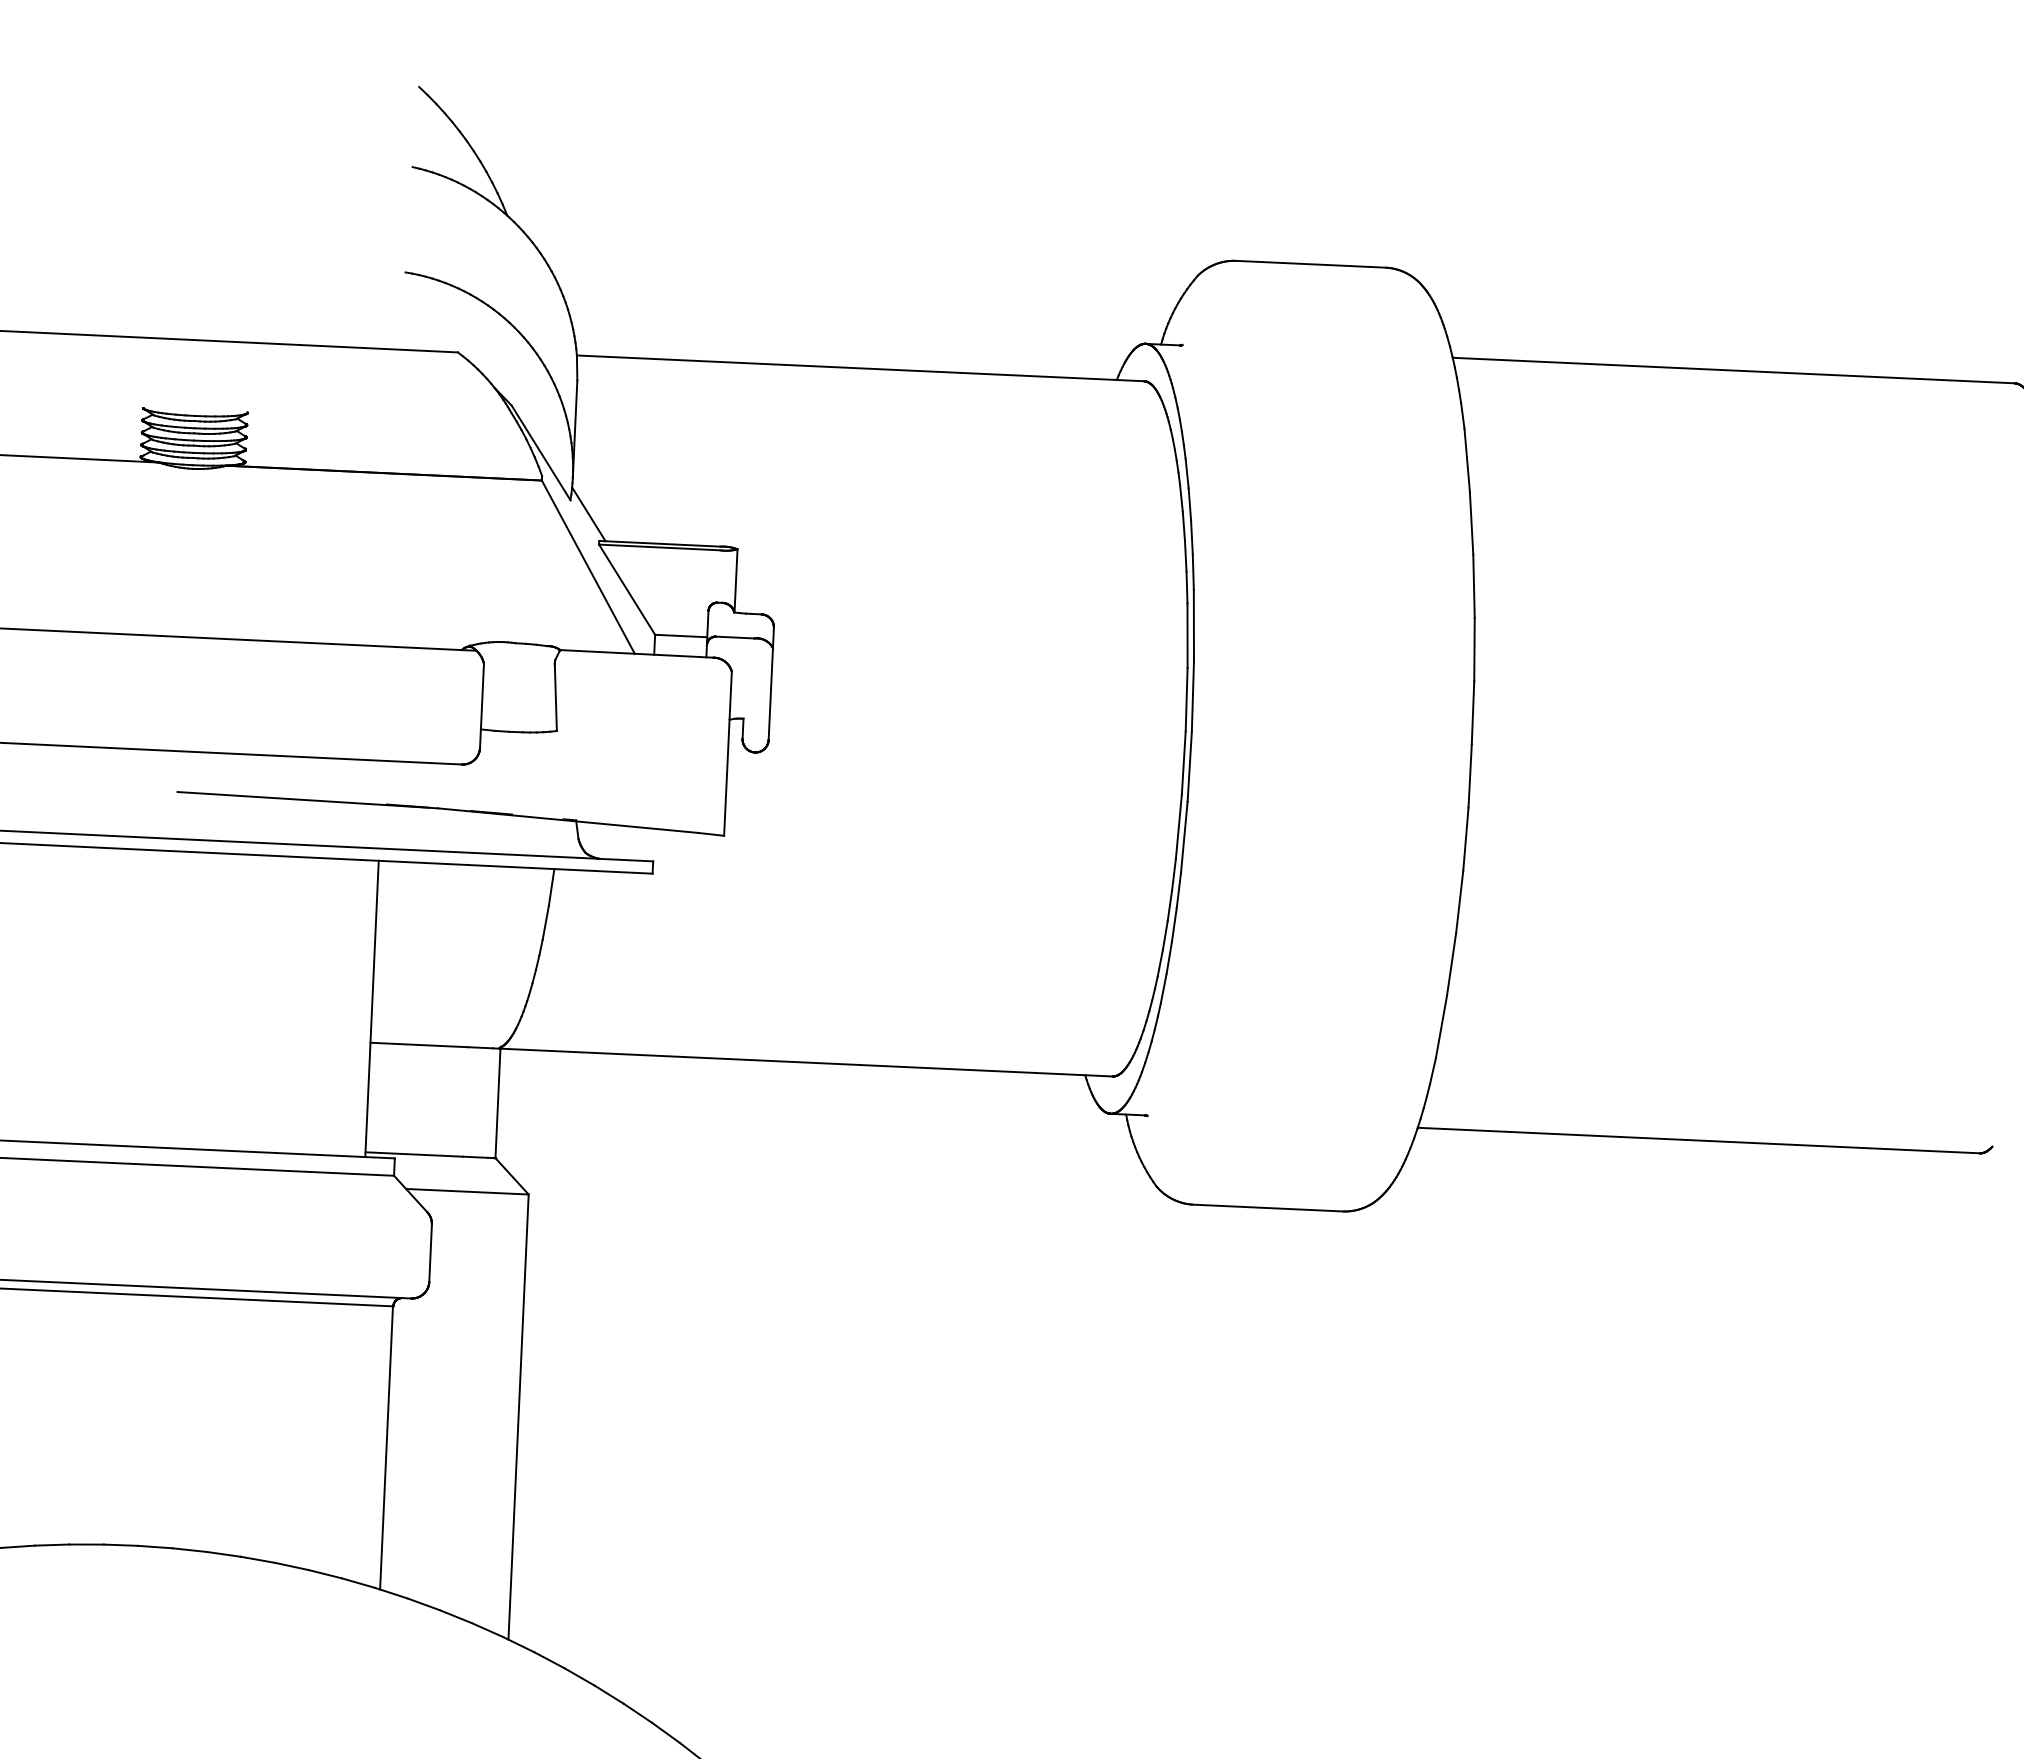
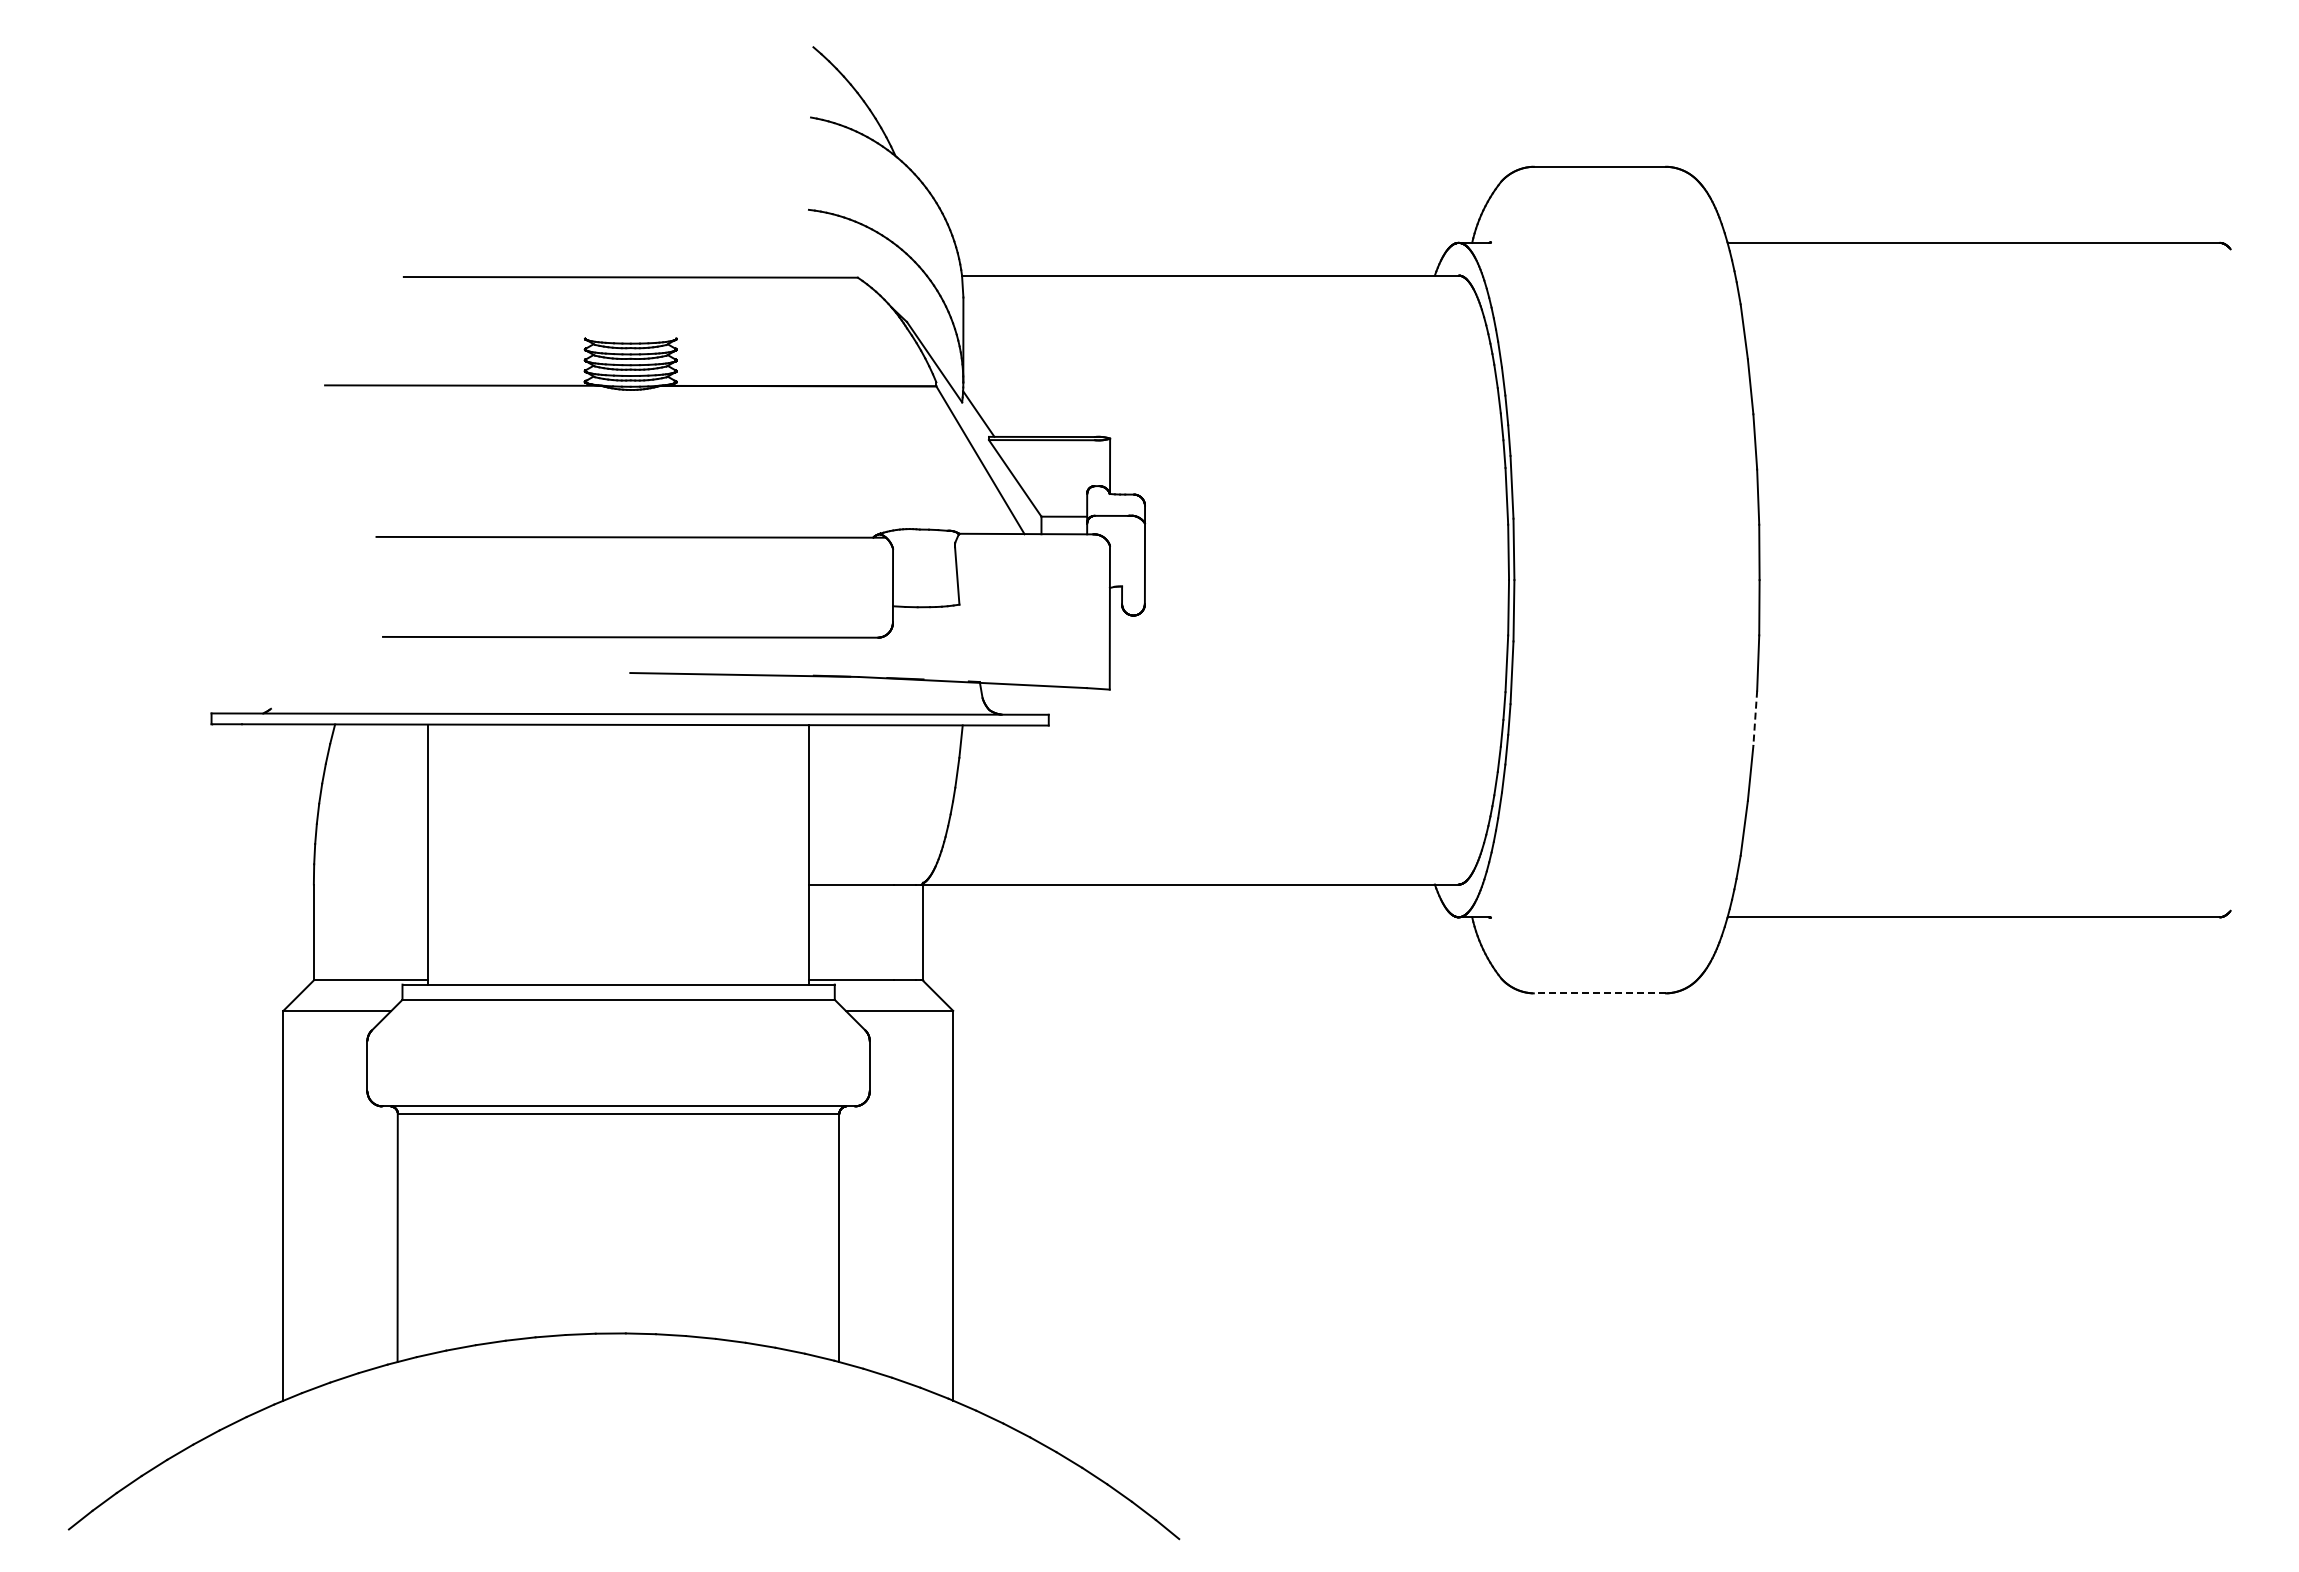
line: (1459, 902) -> (1755, 718), solid -> dashed
line: (1267, 1208) -> (1599, 993), solid -> dashed

